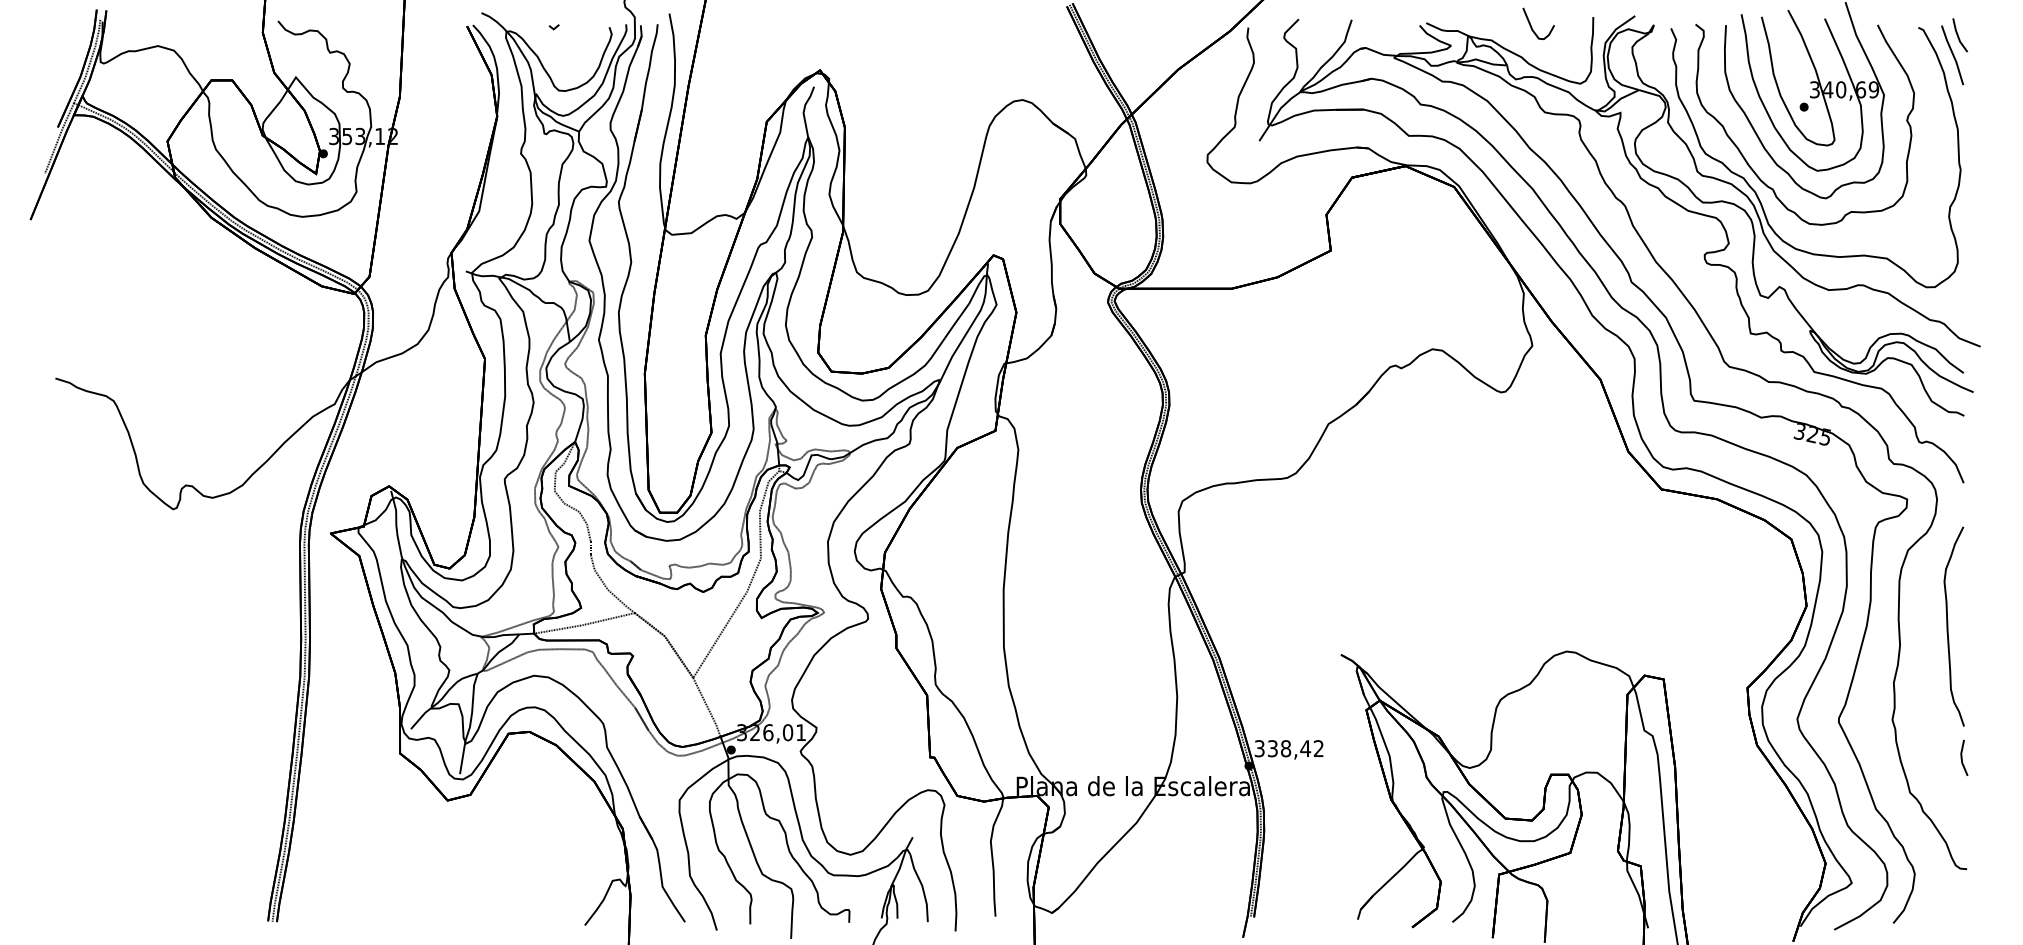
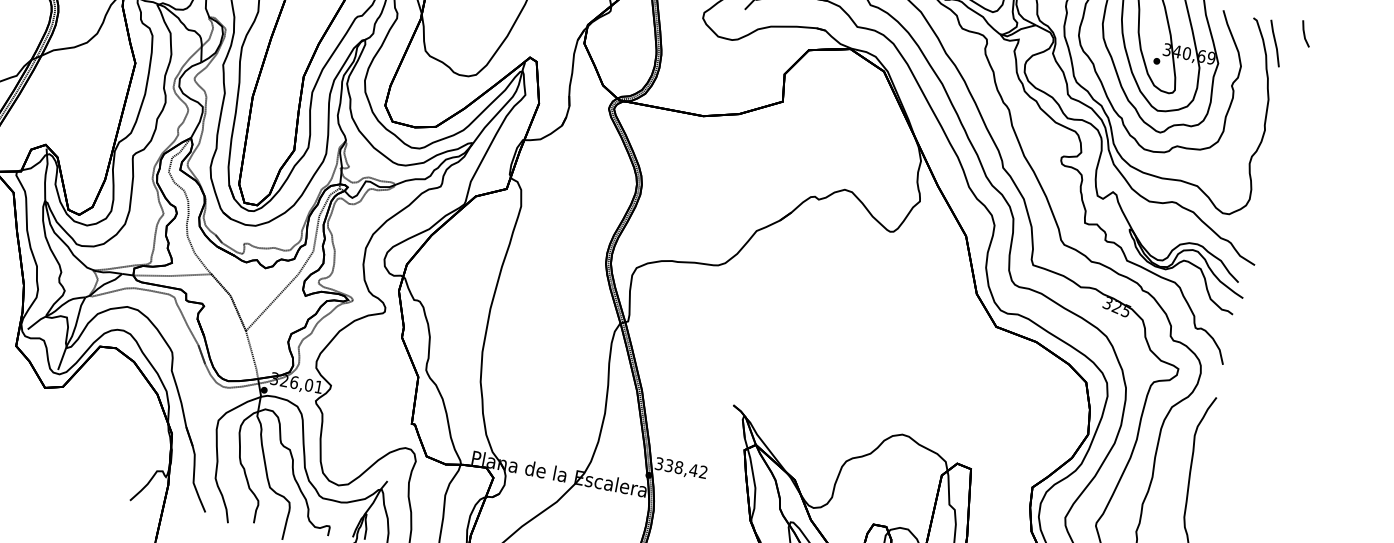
line: (1958, 35) -> (1304, 33), moved

